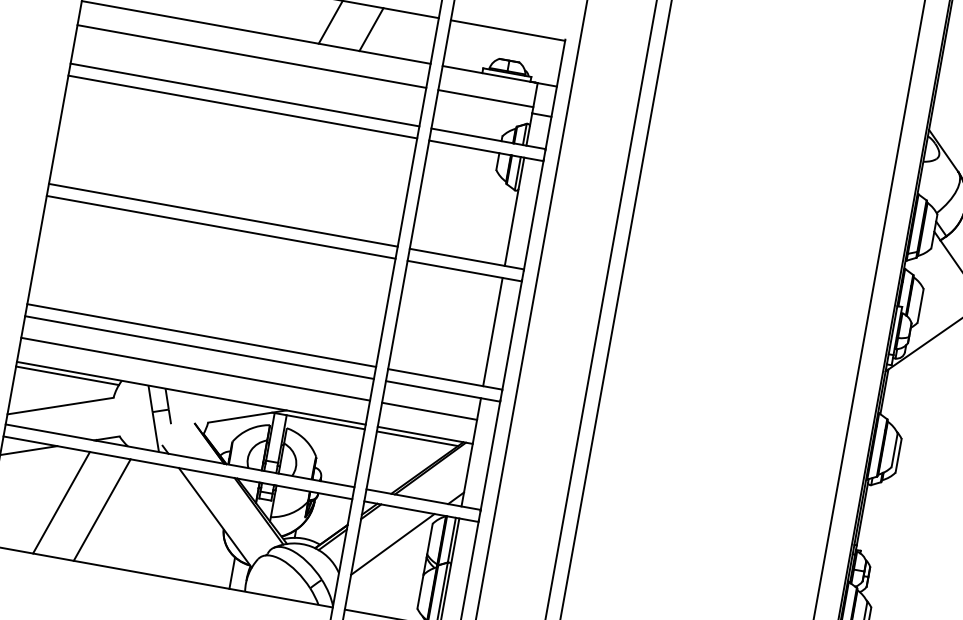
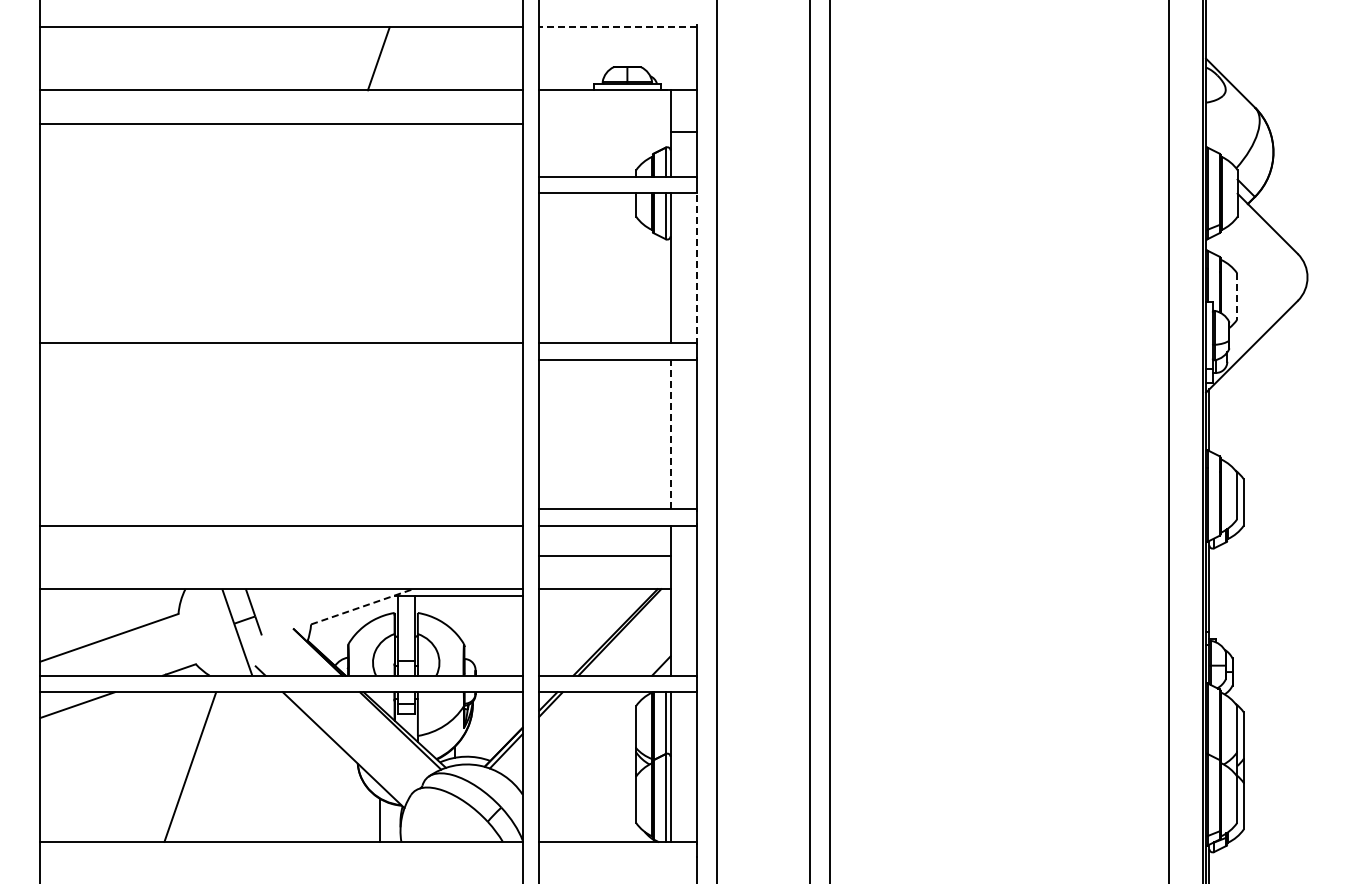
line: (371, 29) -> (435, 58), removed
line: (508, 30) -> (618, 27), solid -> dashed
line: (245, 94) -> (281, 176), removed
line: (485, 98) -> (604, 123), removed
line: (242, 107) -> (281, 193), removed
line: (534, 214) -> (697, 267), solid -> dashed
line: (221, 227) -> (281, 359), removed
line: (920, 306) -> (1237, 297), solid -> dashed
line: (492, 332) -> (670, 434), solid -> dashed
line: (201, 335) -> (281, 509), removed
line: (195, 368) -> (281, 555), removed
line: (67, 375) -> (111, 595), removed
line: (247, 416) -> (362, 606), solid -> dashed
line: (417, 438) -> (595, 595), removed
line: (61, 502) -> (133, 766), removed
line: (392, 544) -> (587, 742), removed

